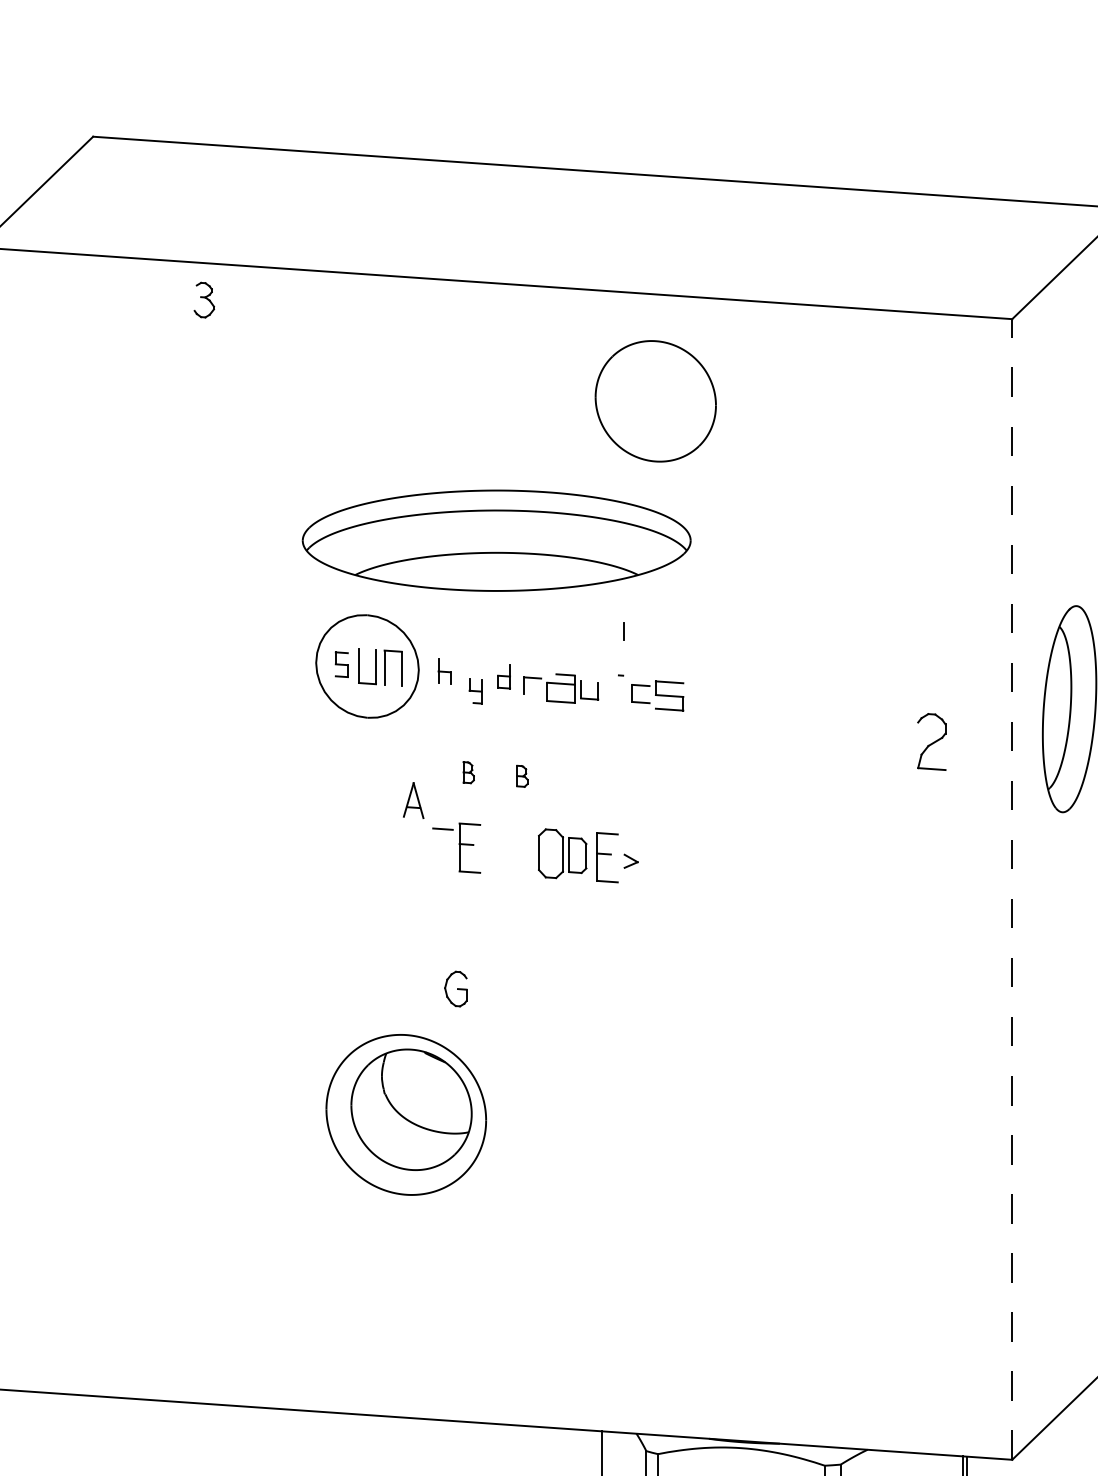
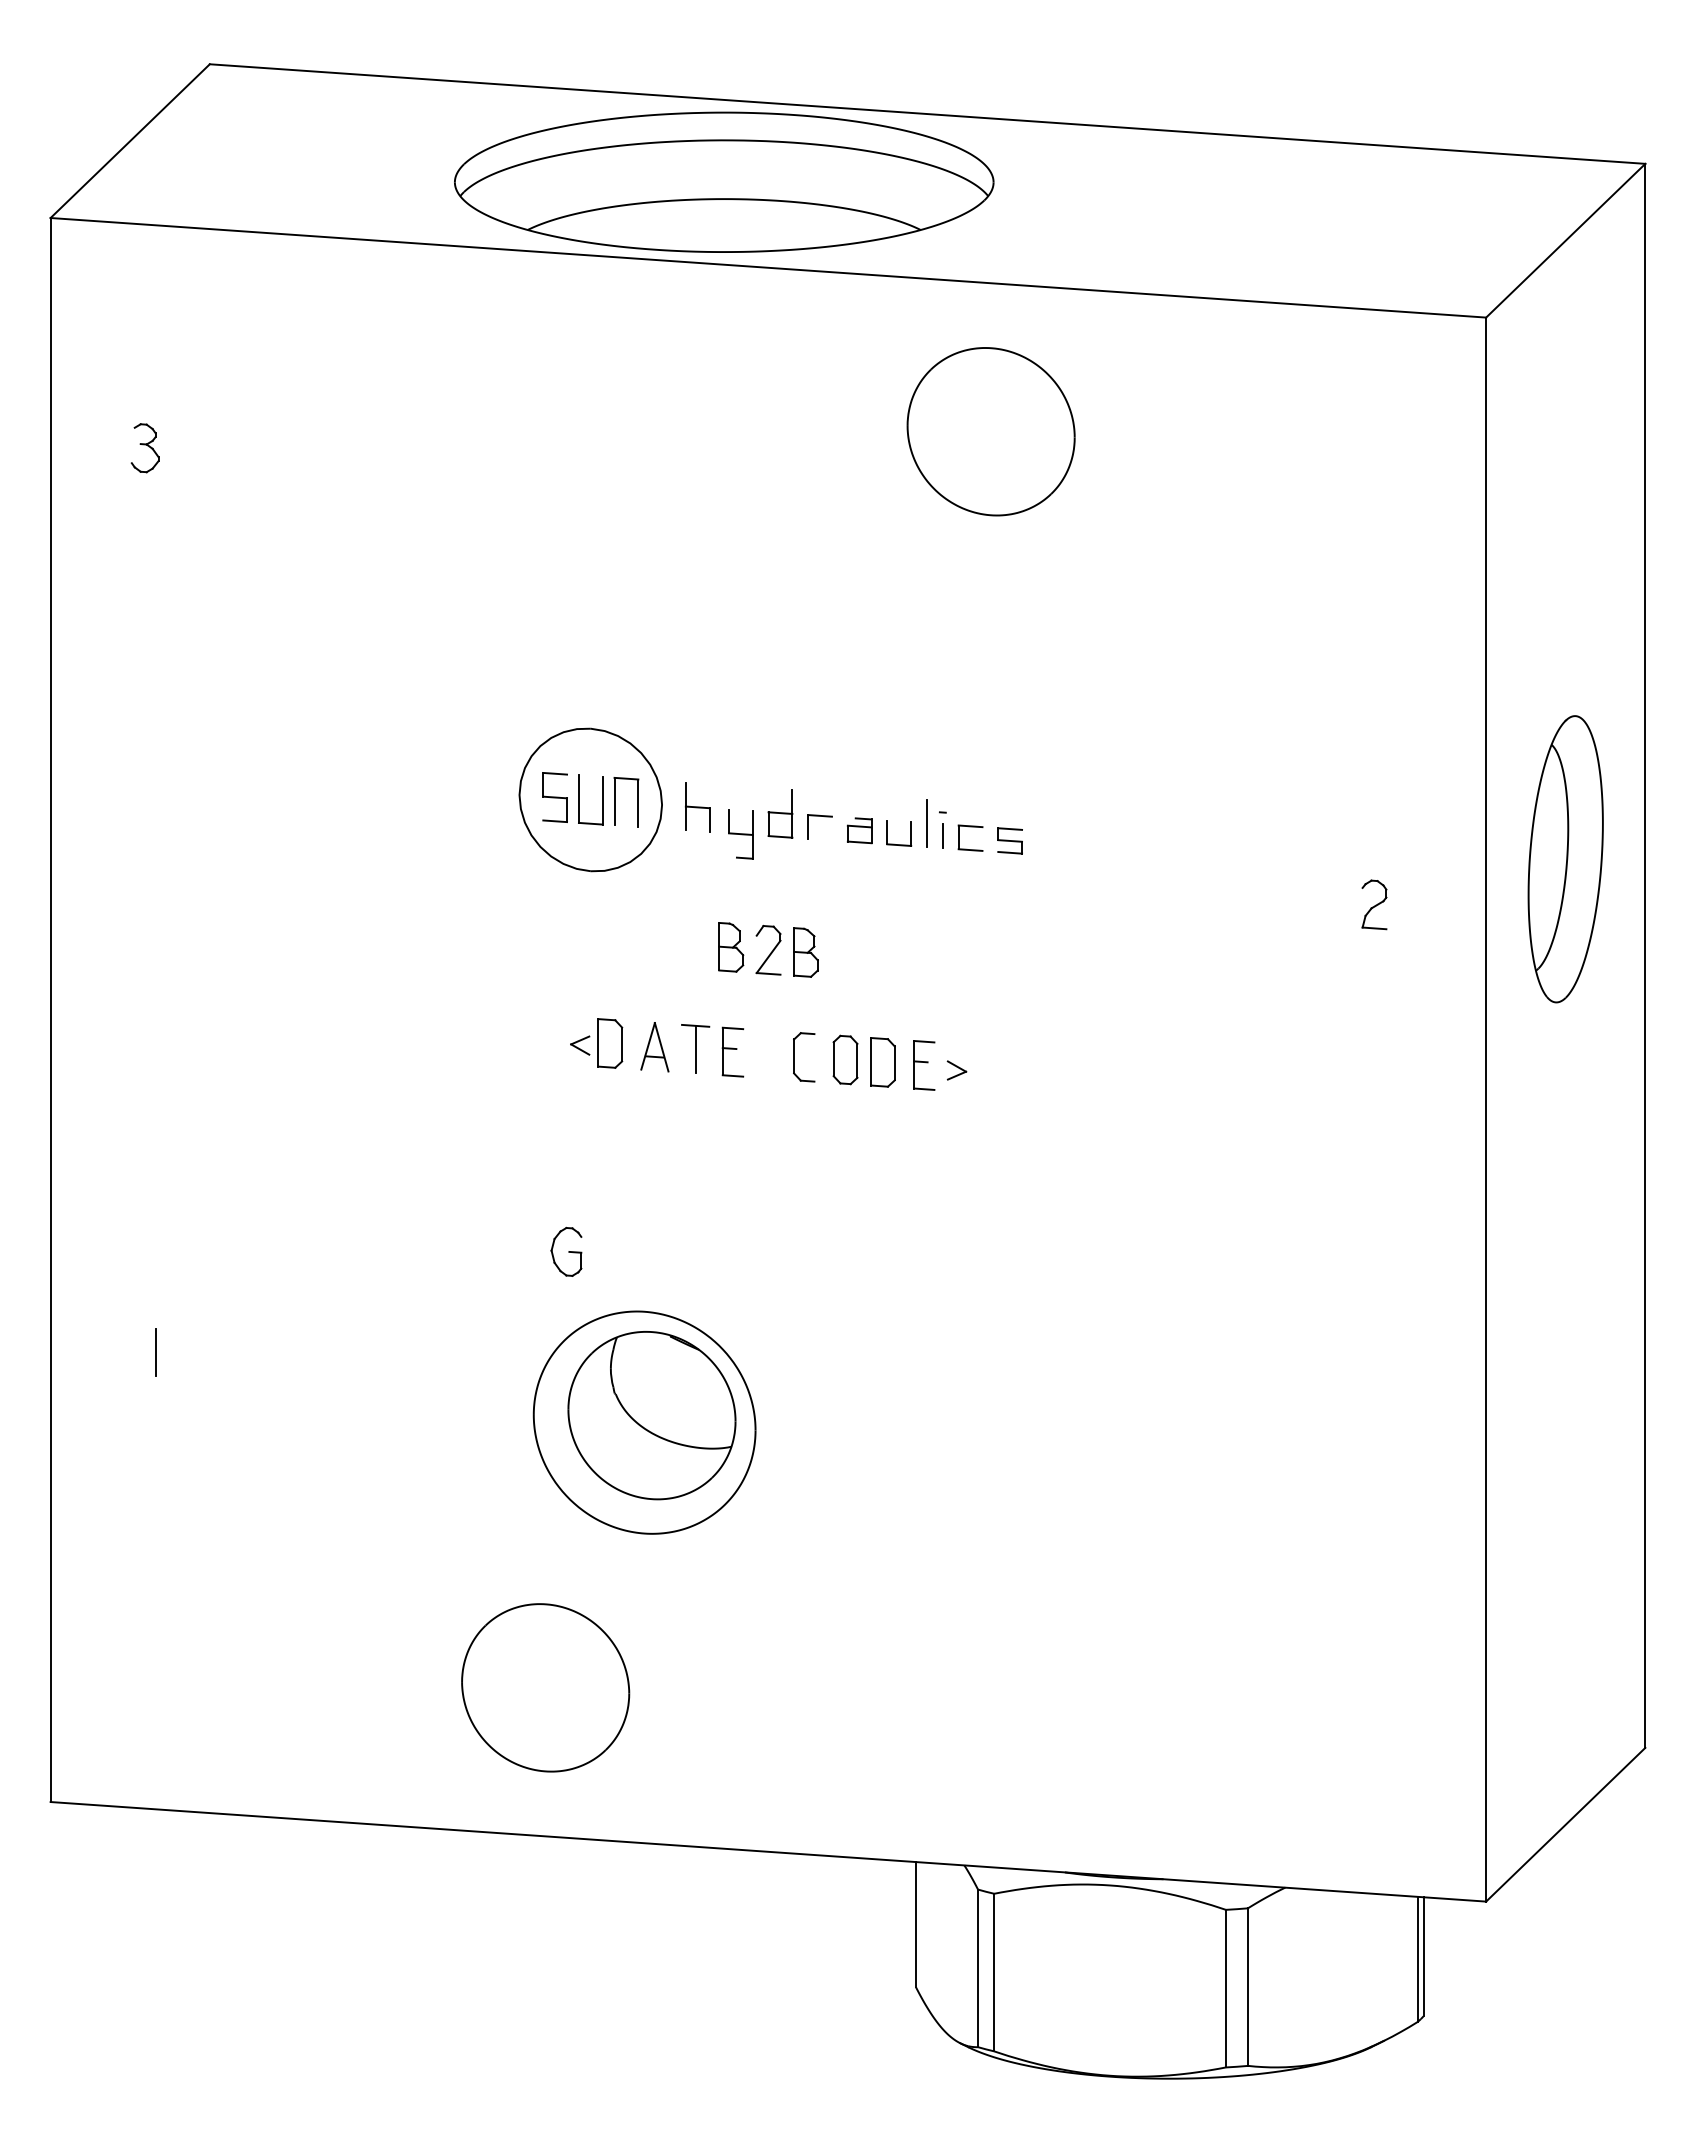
part: (203, 300) -> (144, 448), moved
part: (496, 540) -> (724, 181), moved
line: (623, 630) -> (942, 835), moved
part: (341, 664) -> (554, 797), size x1.43
part: (444, 671) -> (697, 807), size x1.43
part: (504, 676) -> (780, 813), size x1.43
line: (609, 683) -> (927, 823), added
part: (561, 688) -> (859, 830), size x0.62
part: (475, 691) -> (740, 834), size x1.43
part: (669, 695) -> (1009, 840), size x0.62
part: (931, 741) -> (1374, 904), size x0.62
part: (468, 772) -> (731, 947), size x1.67
part: (495, 774) -> (768, 949), added
part: (522, 776) -> (805, 952), size x1.67
part: (413, 800) -> (654, 1047), moved
part: (371, 841) -> (596, 1043), added
line: (442, 846) -> (695, 1049), added
part: (469, 847) -> (732, 1051), size x0.71
part: (514, 851) -> (794, 1057), added
part: (550, 853) -> (845, 1059), size x0.71
part: (607, 857) -> (924, 1065), size x0.71
line: (1012, 889) -> (1486, 1109), dashed -> solid
part: (455, 988) -> (566, 1251), moved
line: (54, 1064) -> (155, 1352), added
part: (334, 1305) -> (545, 1687), added

